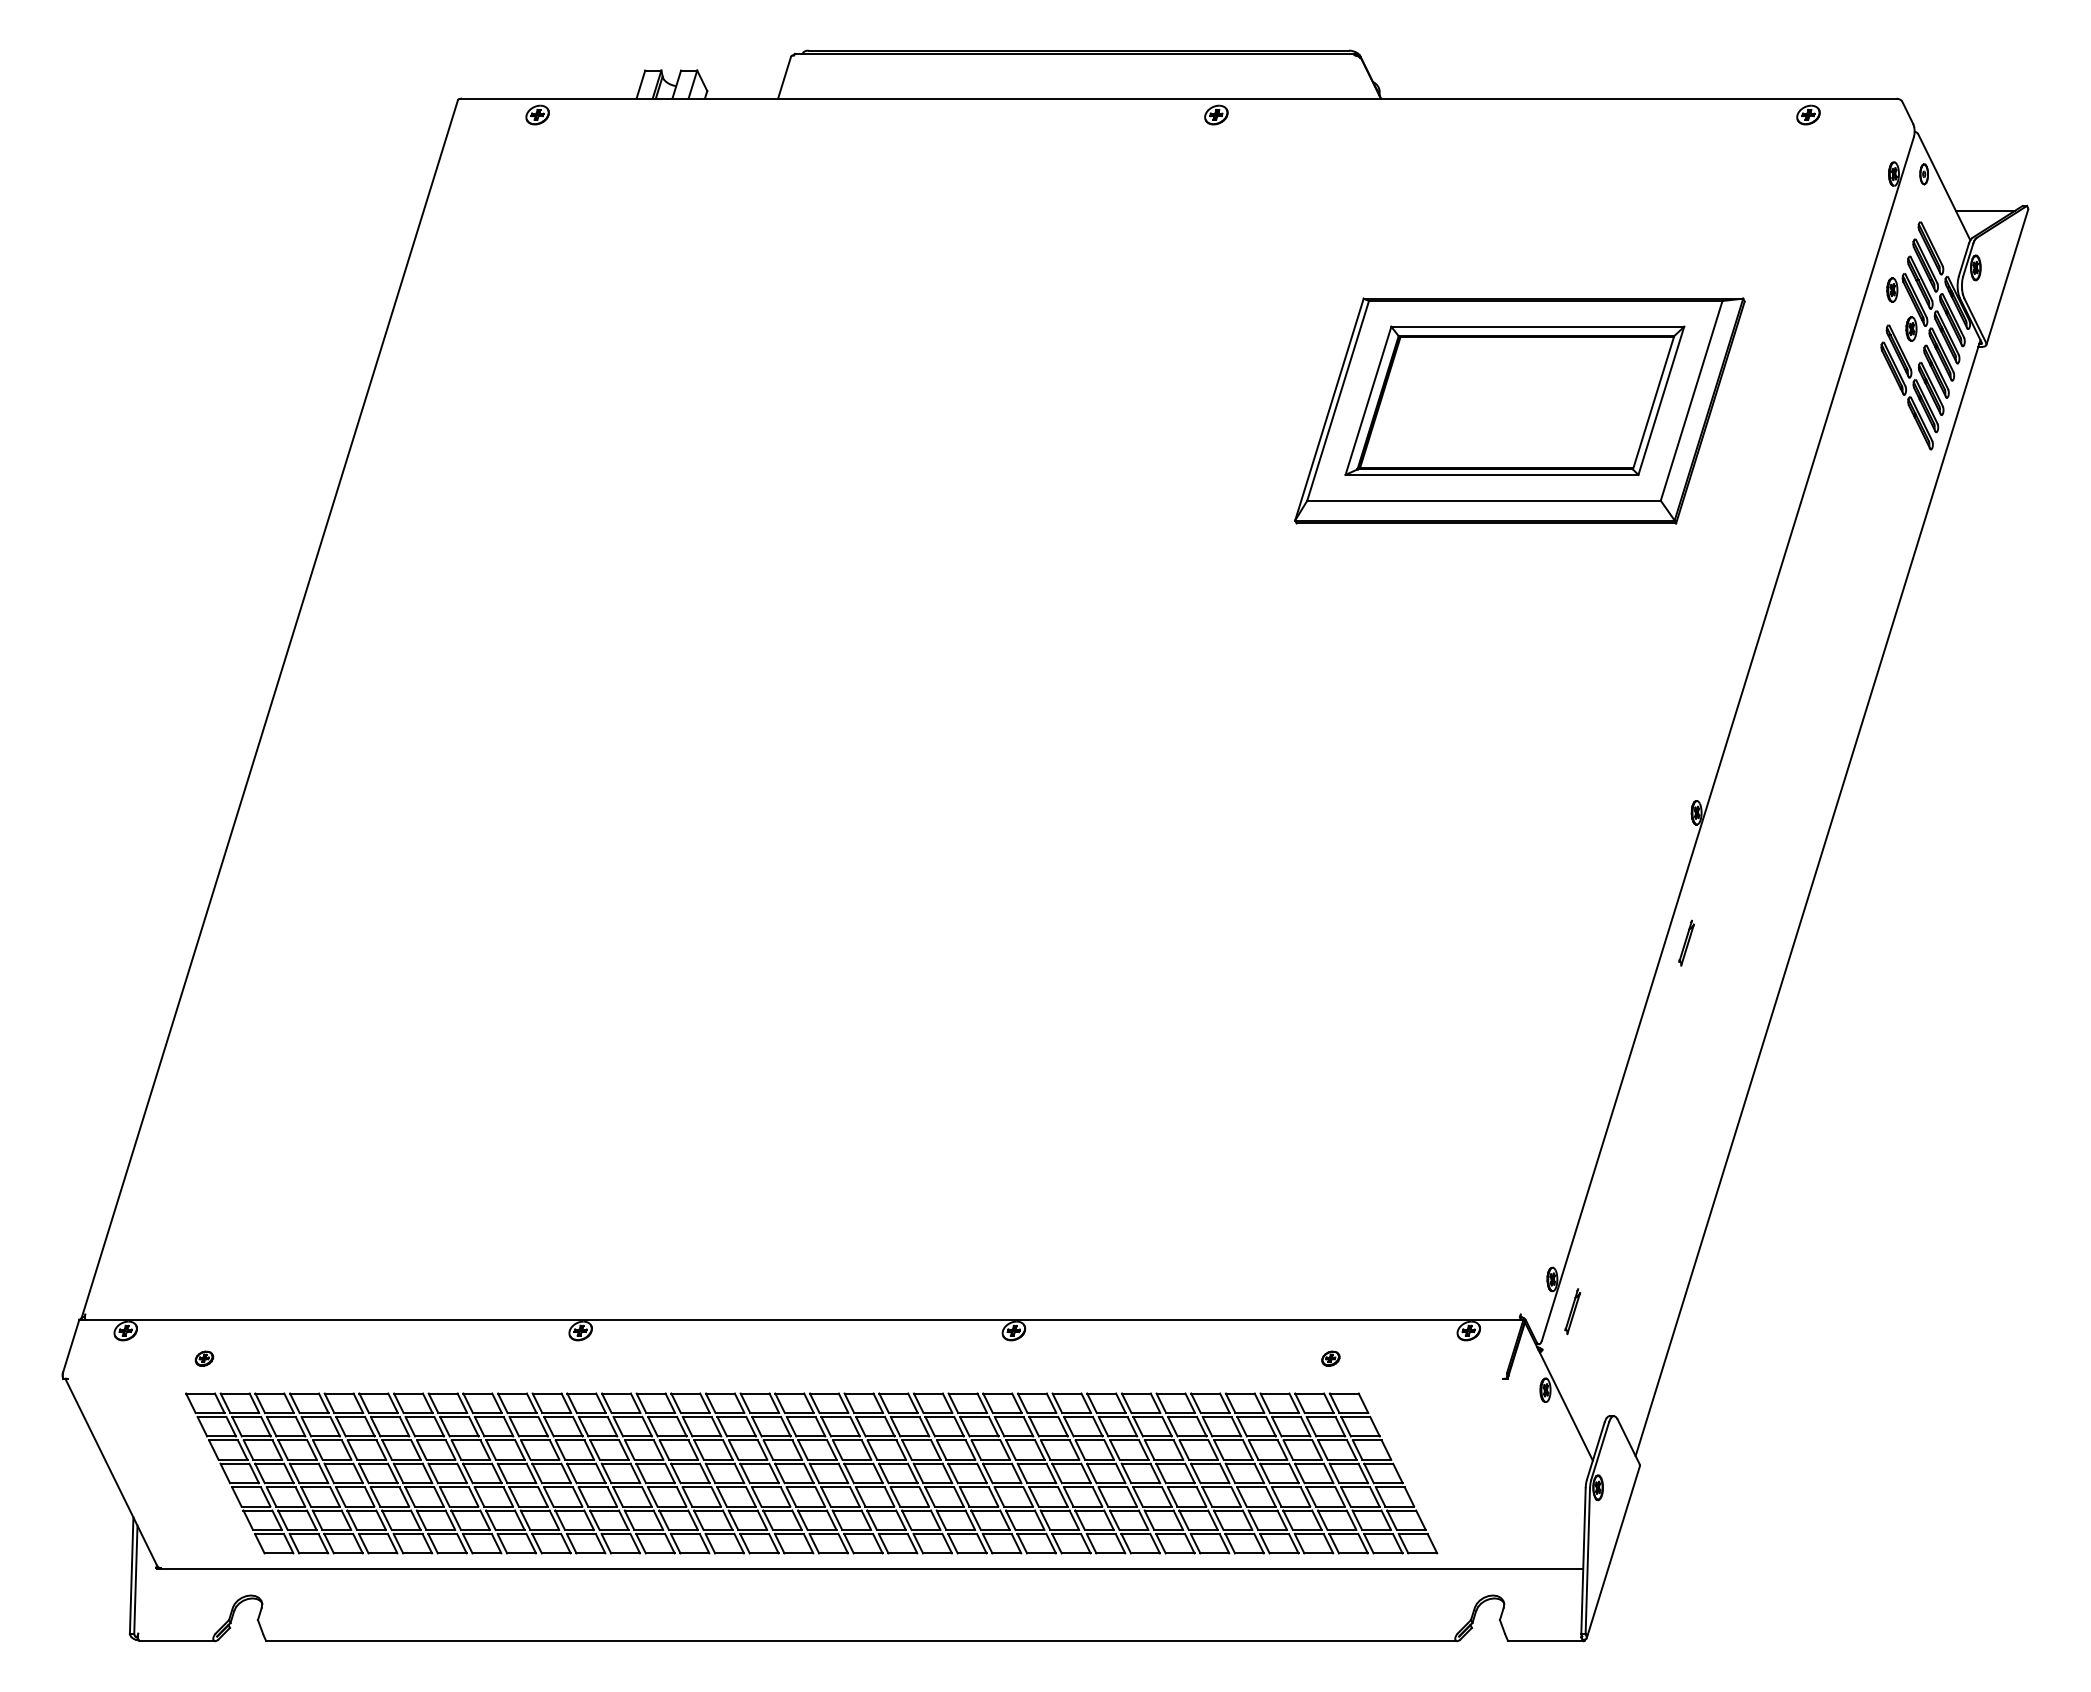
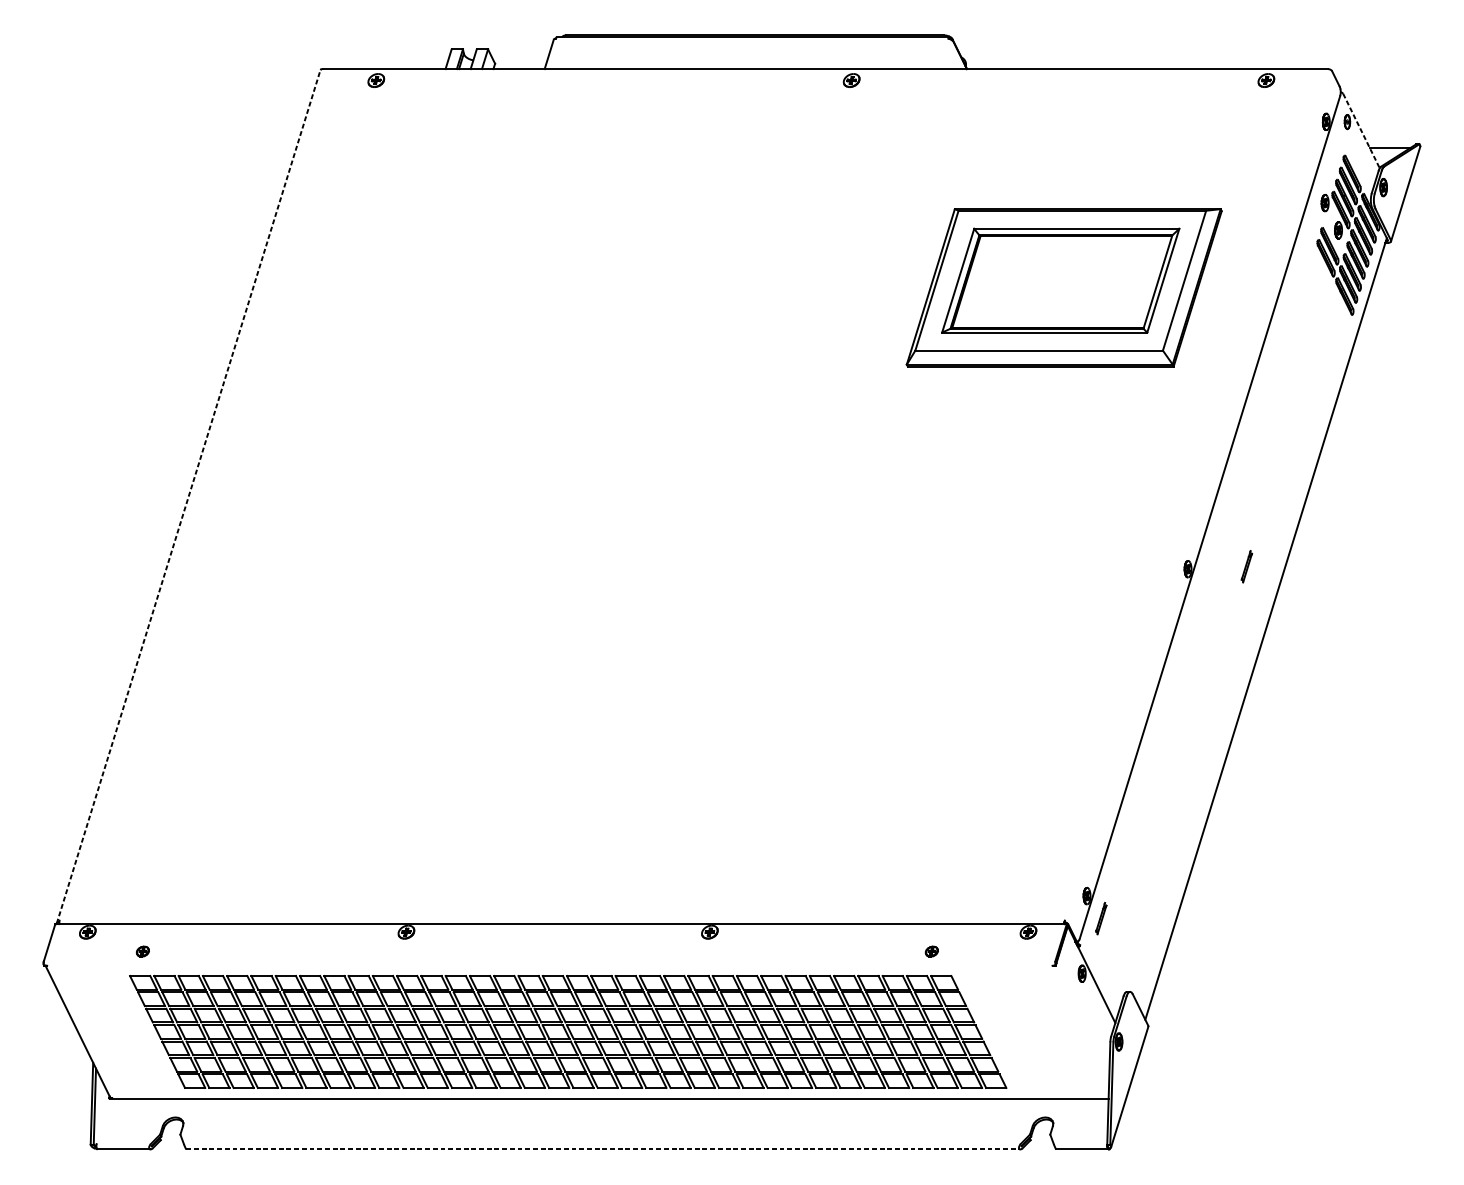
line: (1944, 187) -> (1361, 131), solid -> dashed
line: (269, 709) -> (188, 496), solid -> dashed
part: (1686, 942) -> (1246, 566), moved
line: (862, 1641) -> (603, 1149), solid -> dashed

